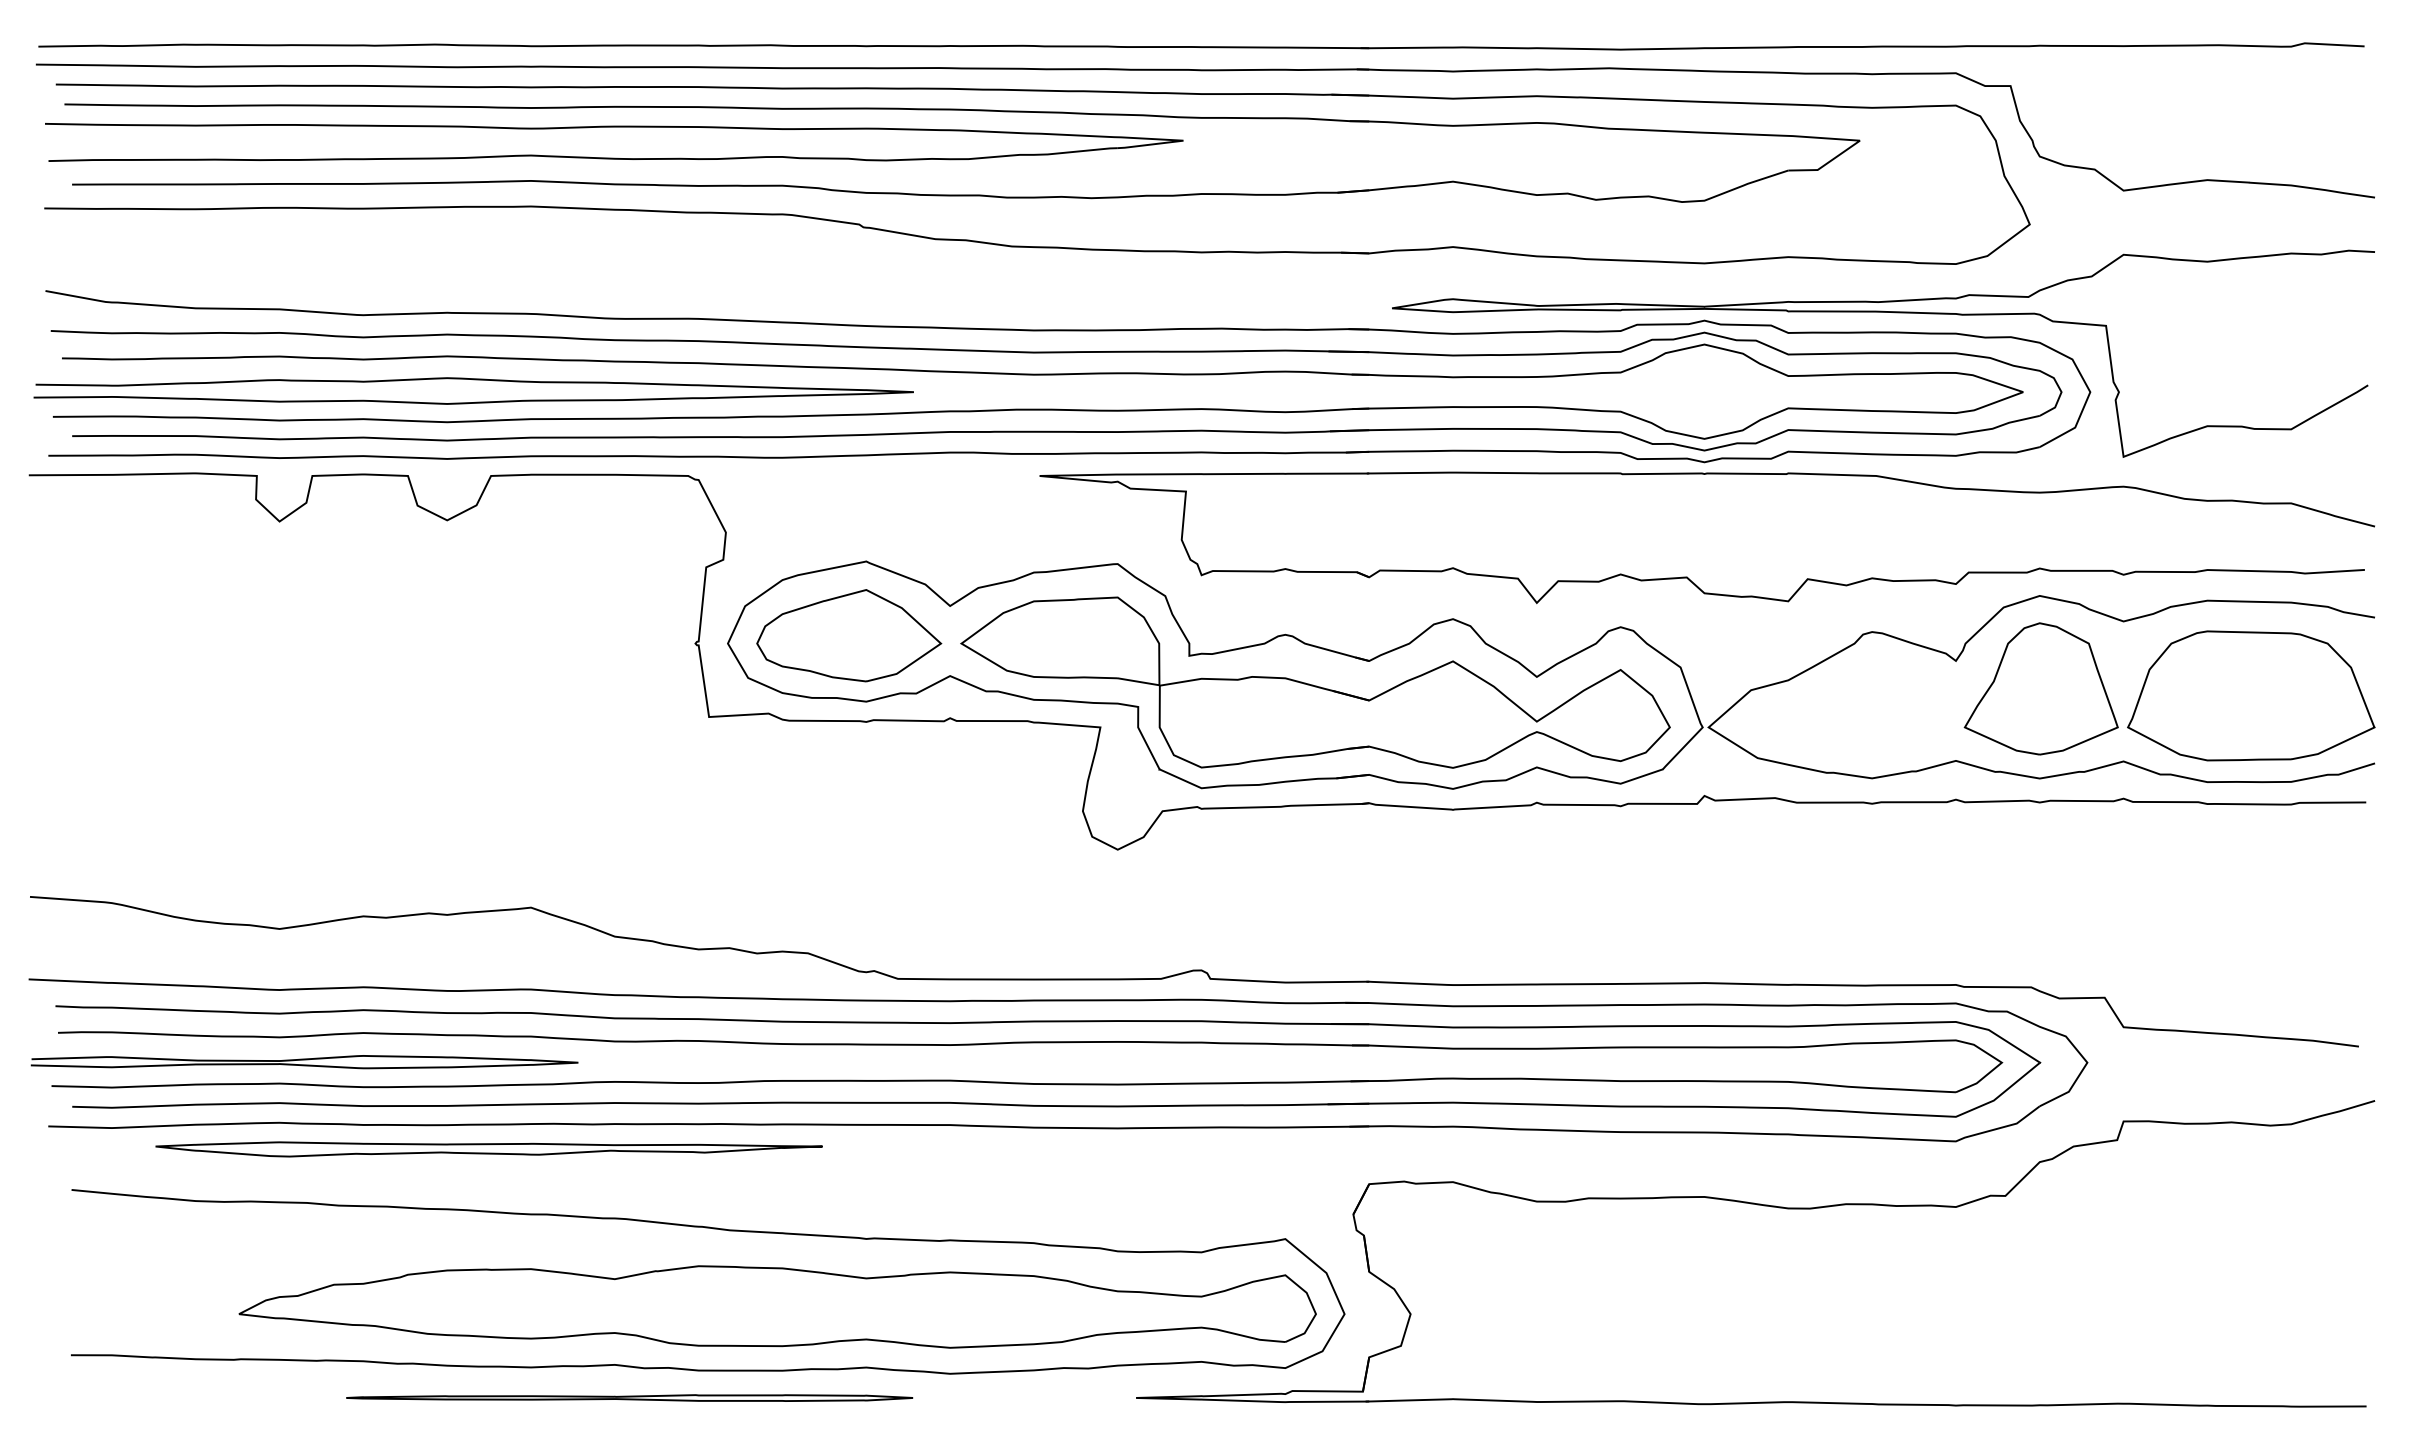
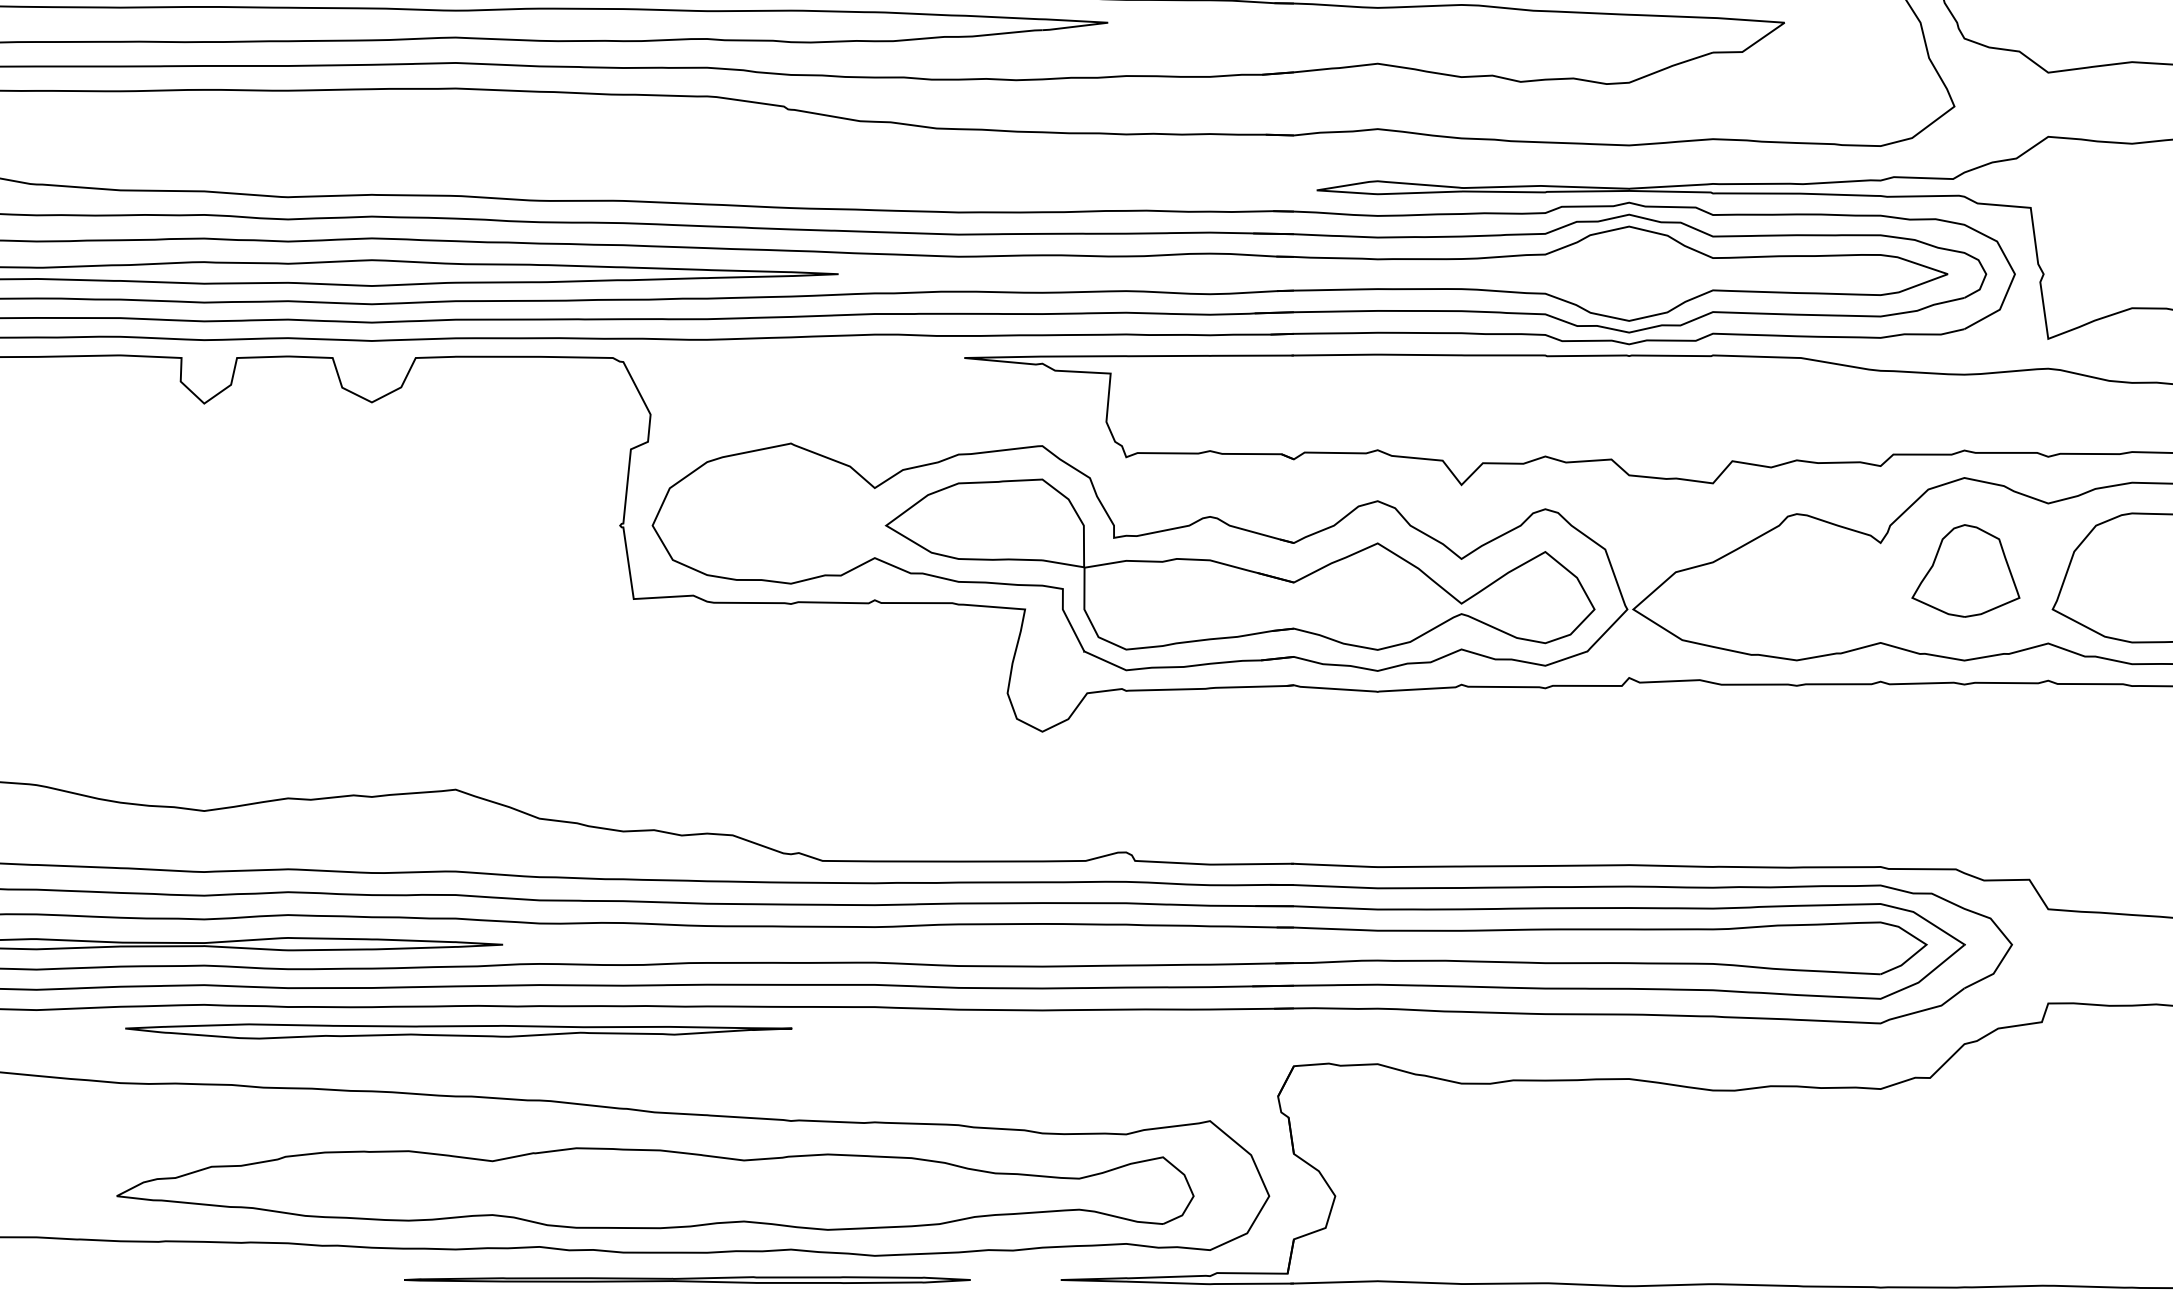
part: (849, 635) -> (774, 517), removed
part: (2040, 688) -> (1965, 570), size x0.7
part: (488, 1149) -> (458, 1031), moved
part: (777, 1306) -> (655, 1188), moved
part: (629, 1397) -> (687, 1279), moved

